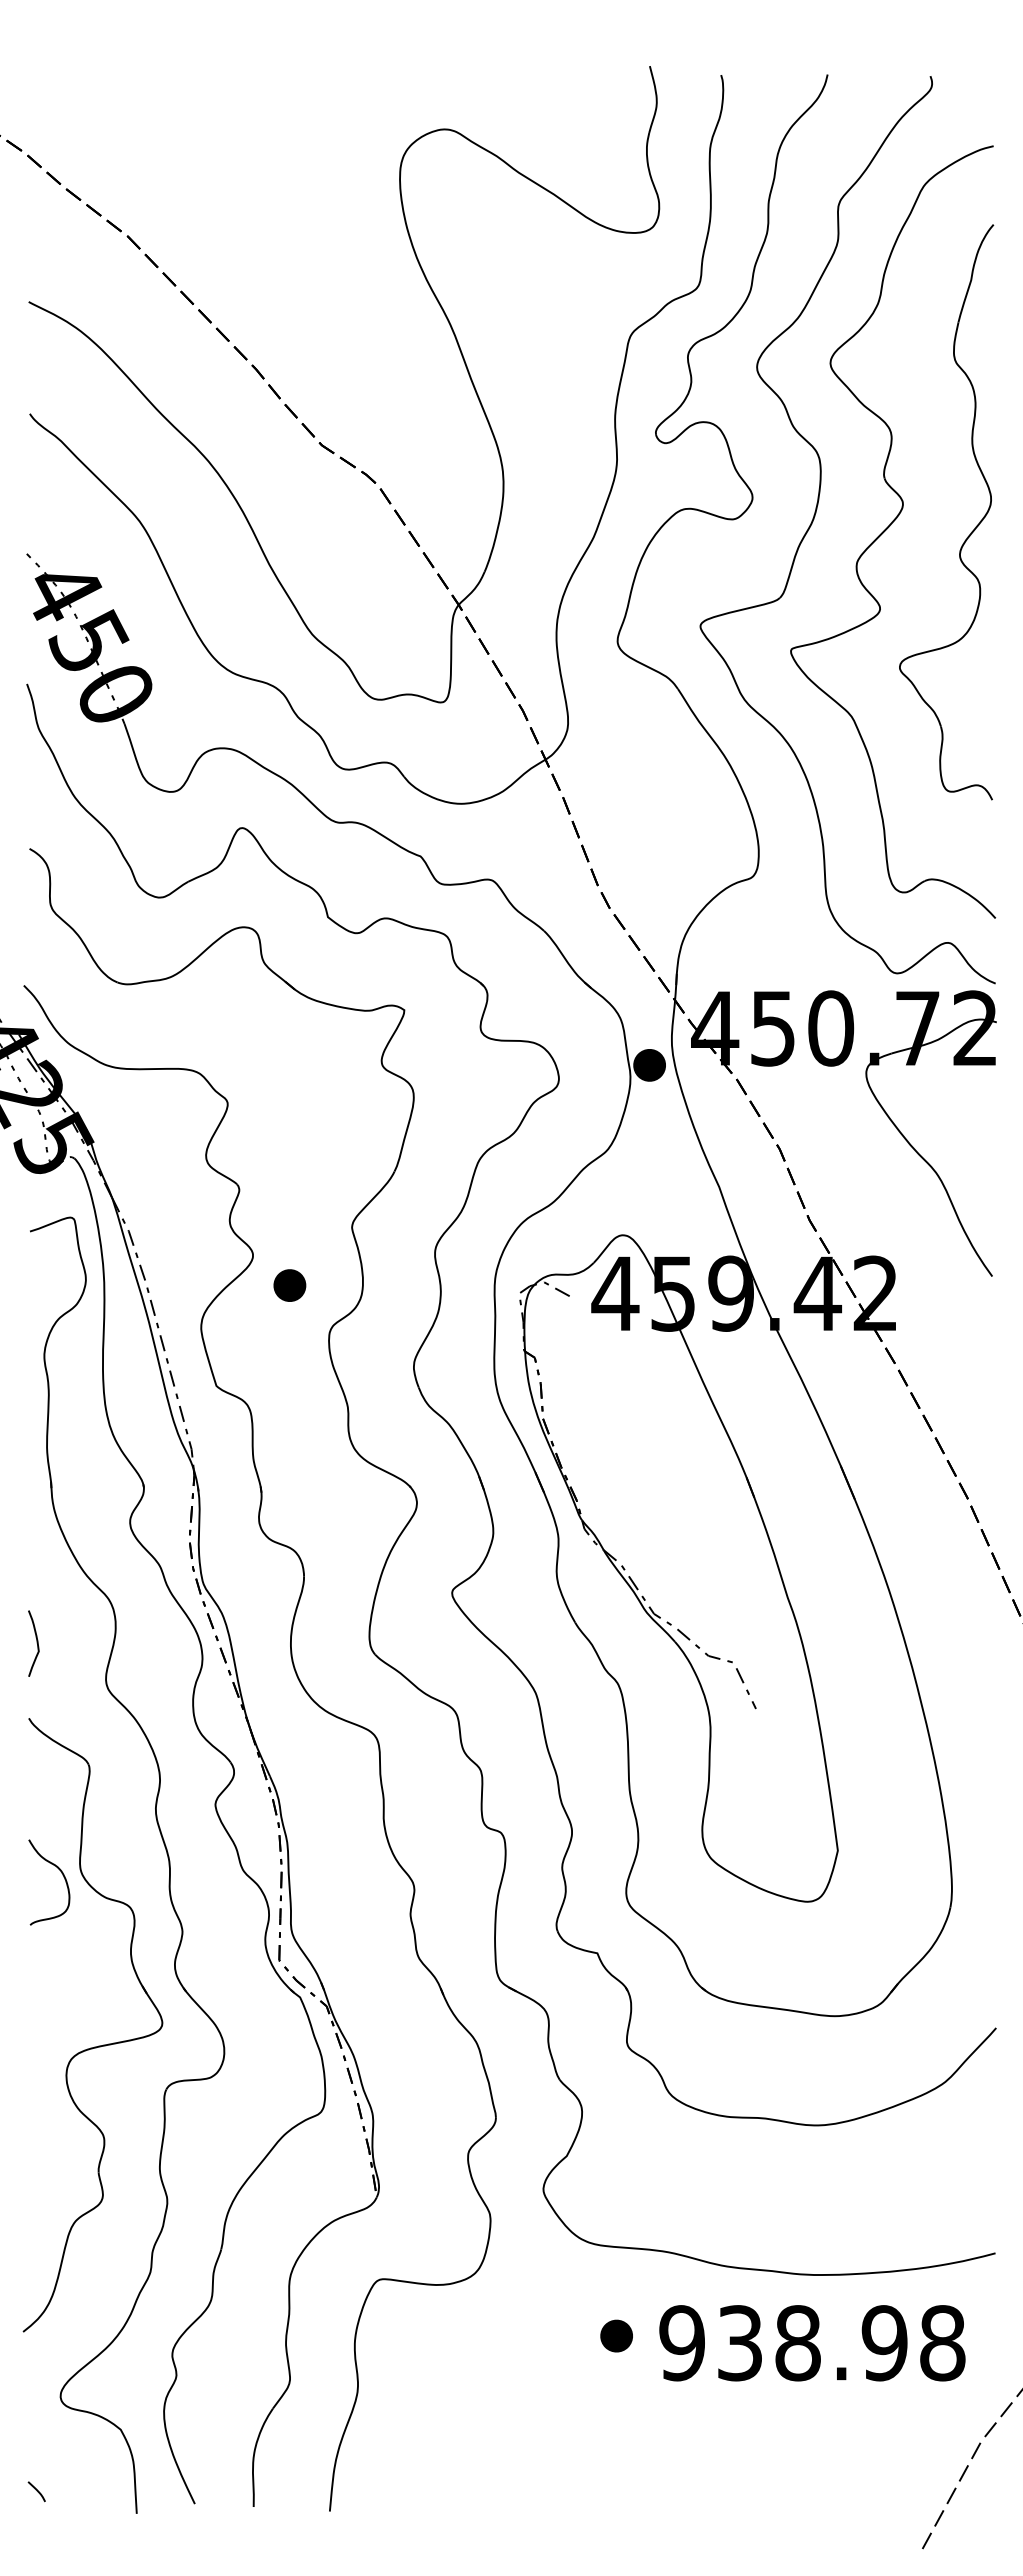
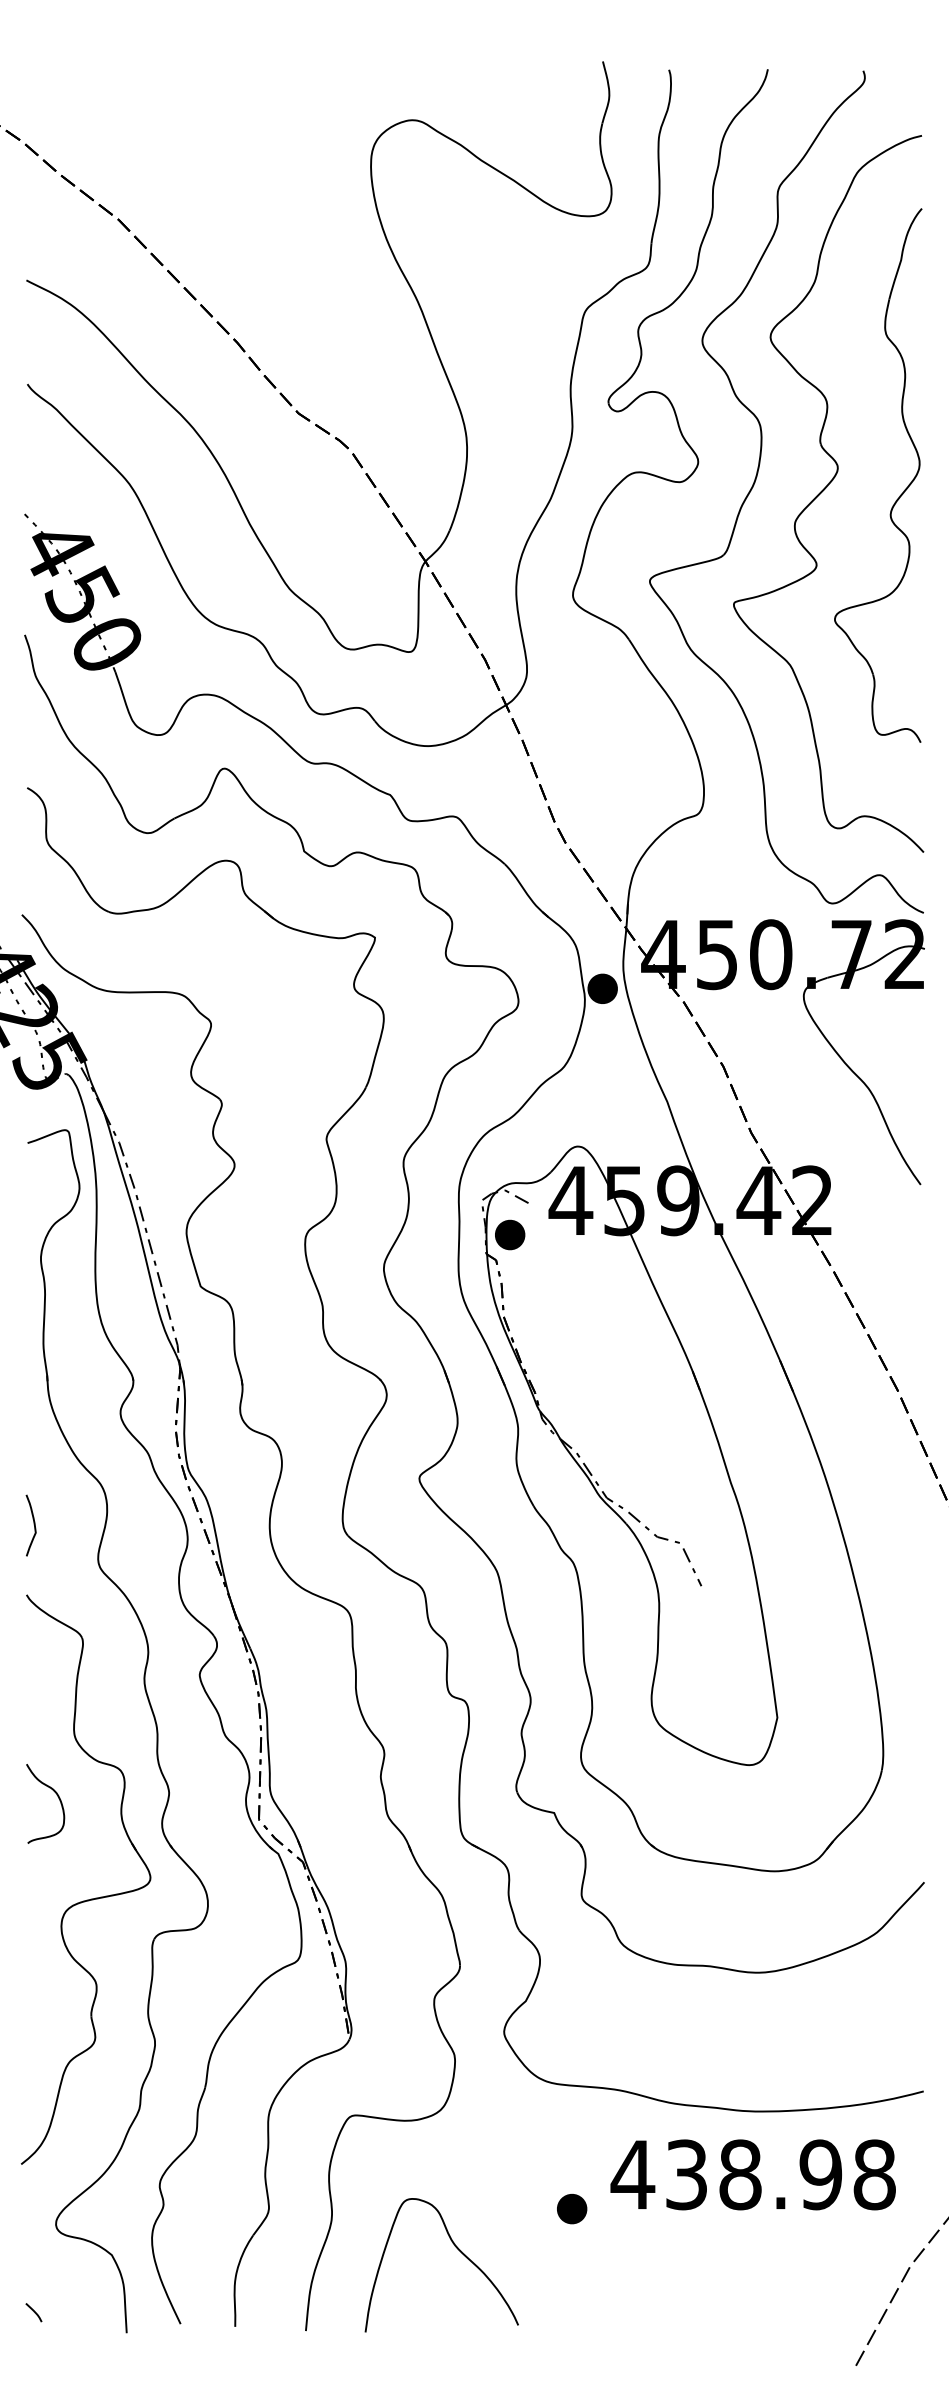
part: (289, 1285) -> (509, 1234), moved
curve: (62, 1875) -> (57, 1797), moved
part: (616, 2335) -> (571, 2208), moved
text: (682, 2343) -> (633, 2175), 938.98 -> 438.98
curve: (493, 2423) -> (457, 2249), added

